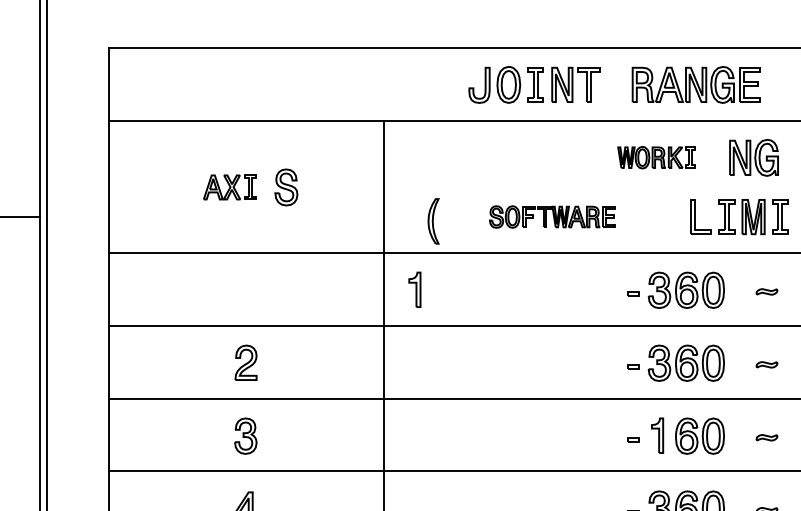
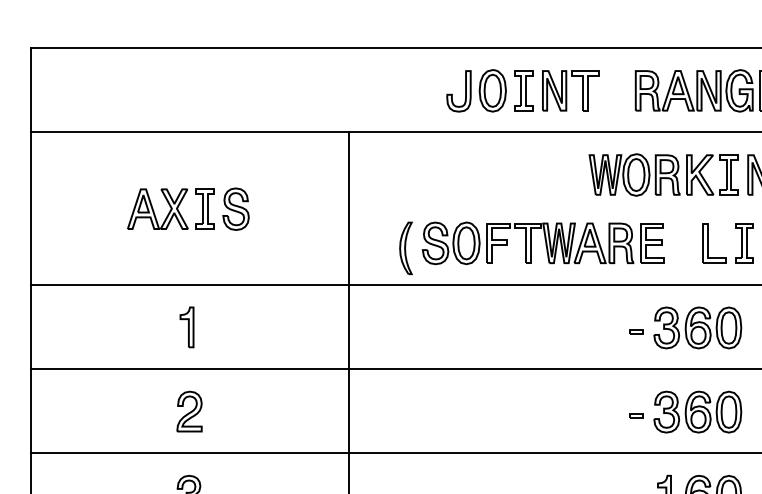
part: (656, 157) -> (663, 174), size x1.67
part: (229, 187) -> (170, 209), size x1.43
part: (552, 216) -> (543, 242), size x1.67
part: (414, 289) -> (186, 326), moved

